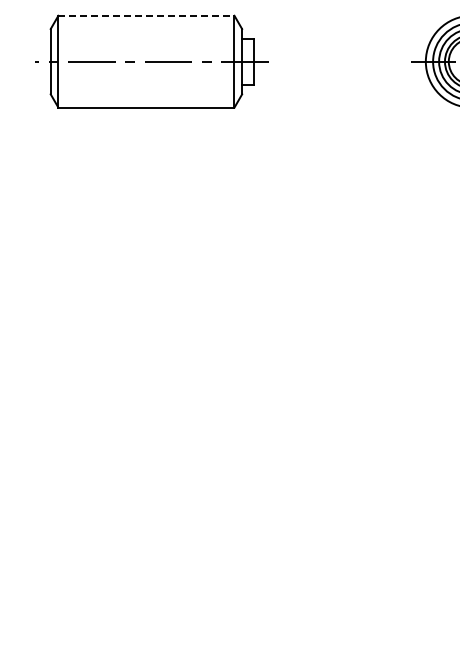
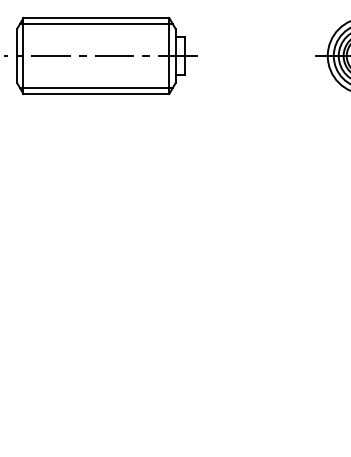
line: (146, 15) -> (96, 17), dashed -> solid
line: (146, 23) -> (96, 24), added
line: (146, 100) -> (96, 88), added

